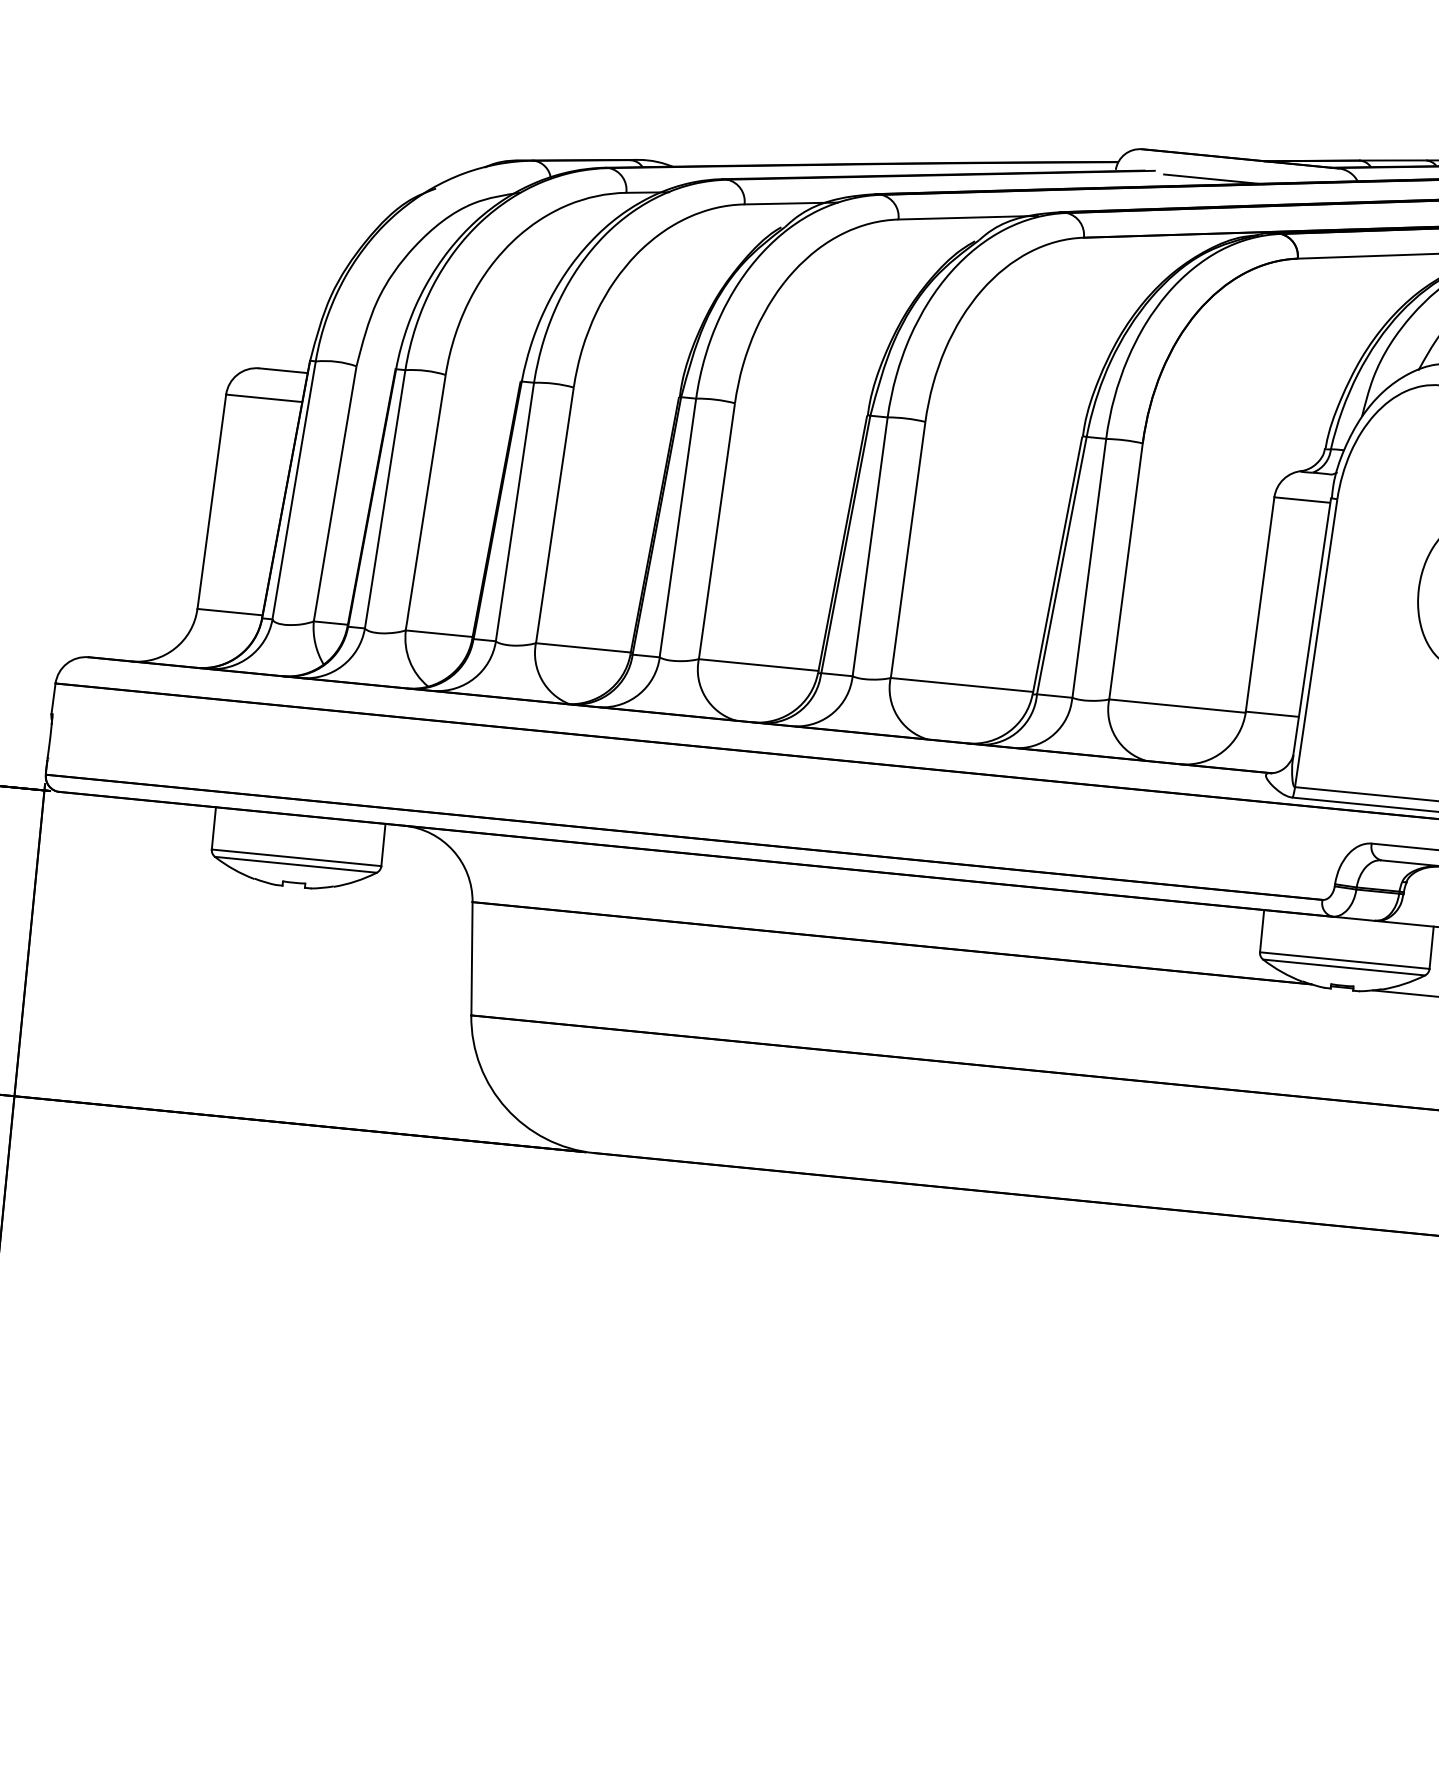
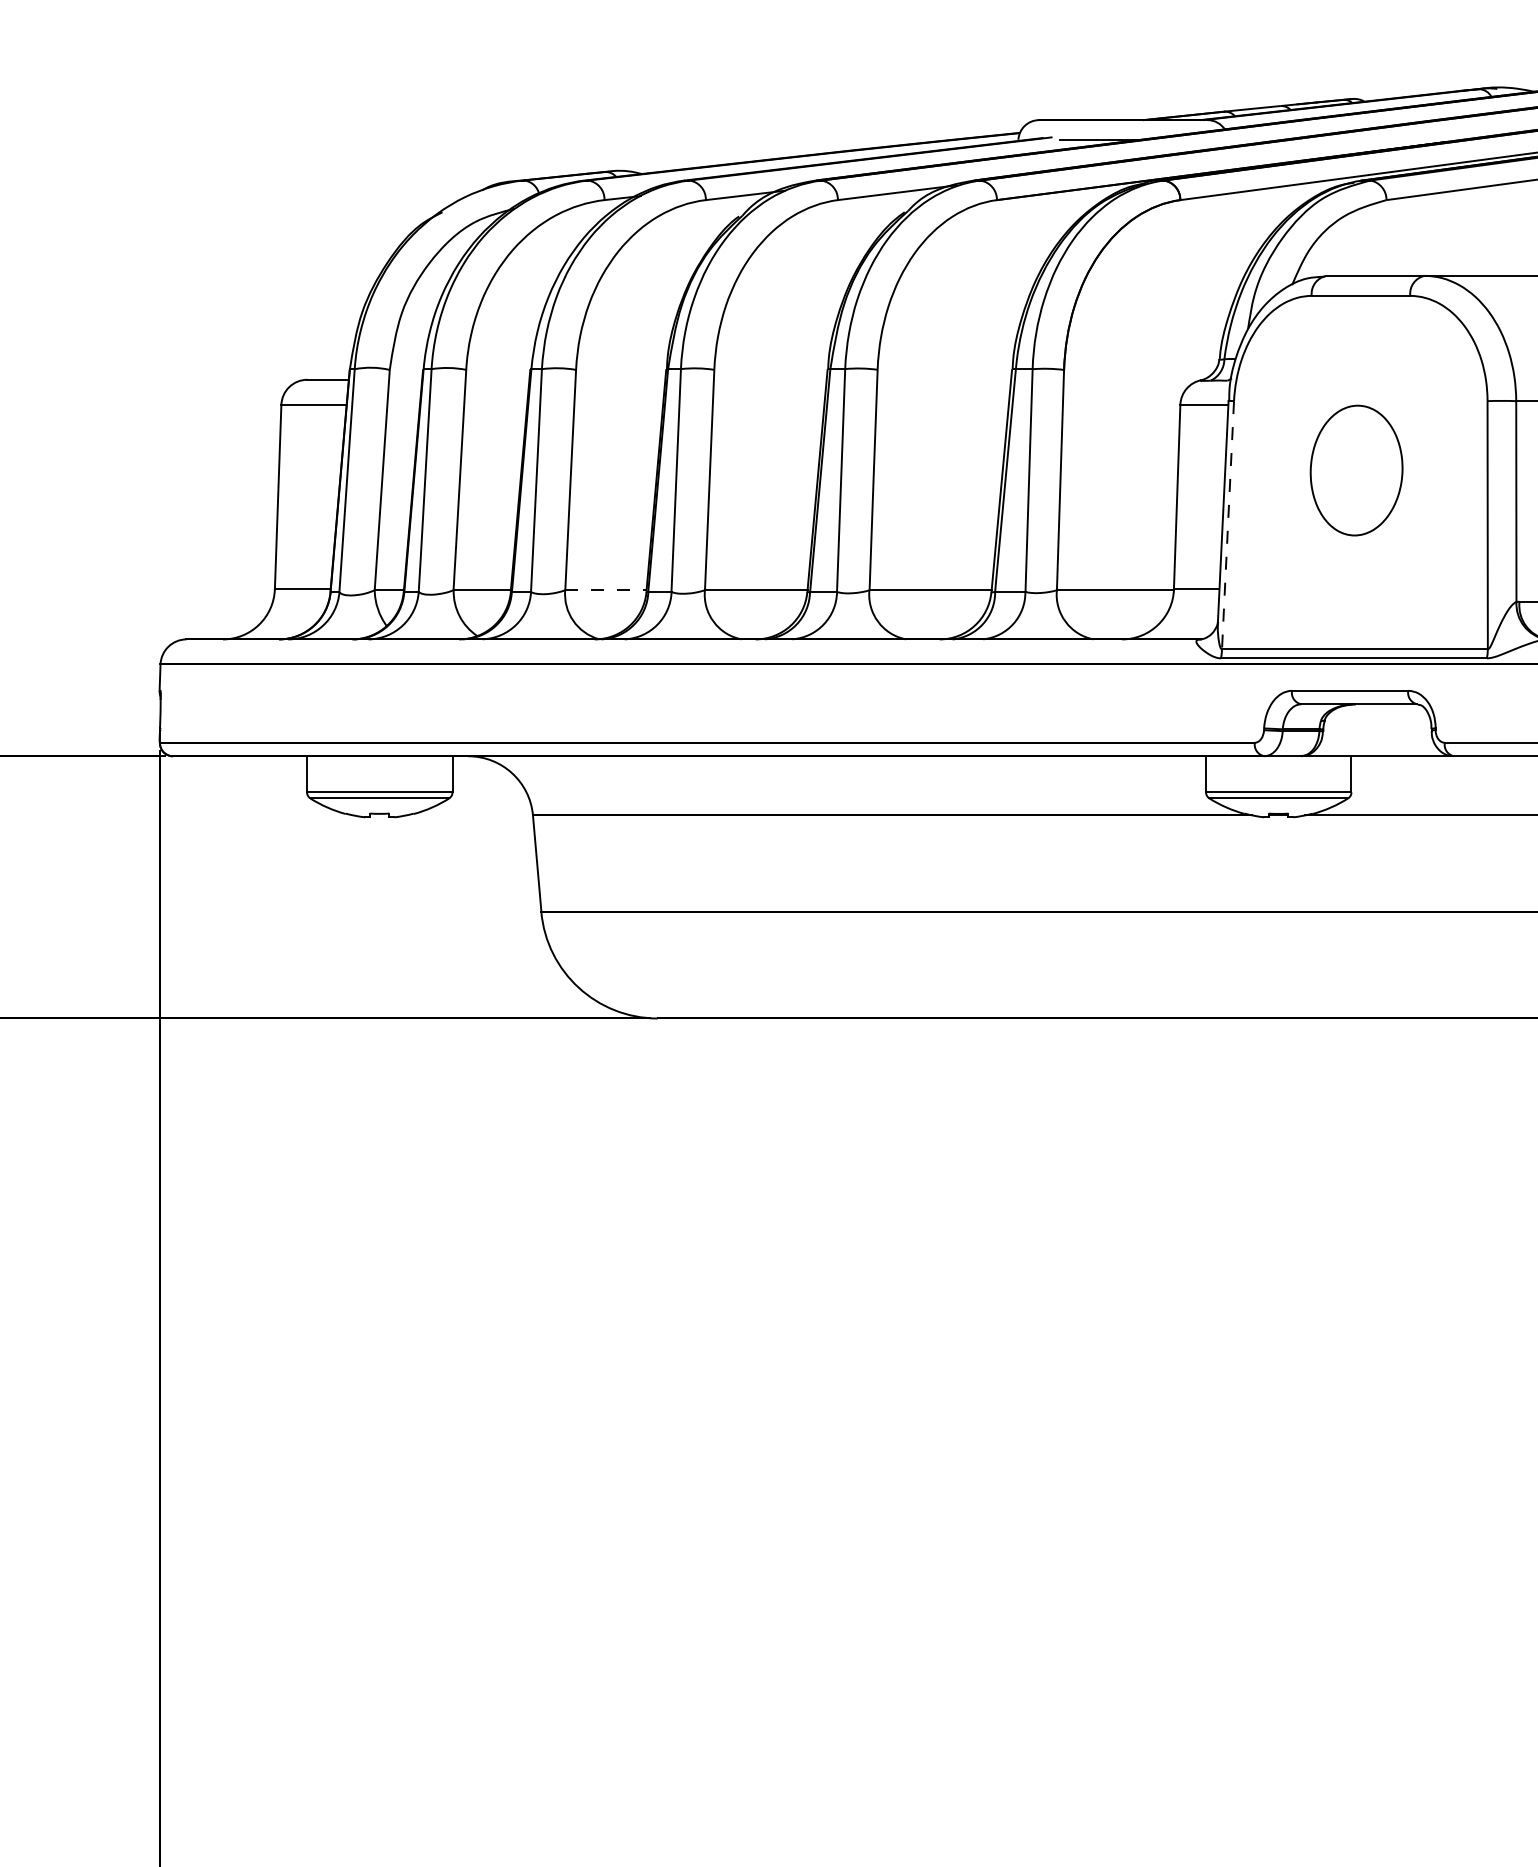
line: (1316, 643) -> (1228, 525), solid -> dashed
line: (582, 648) -> (605, 590), solid -> dashed

